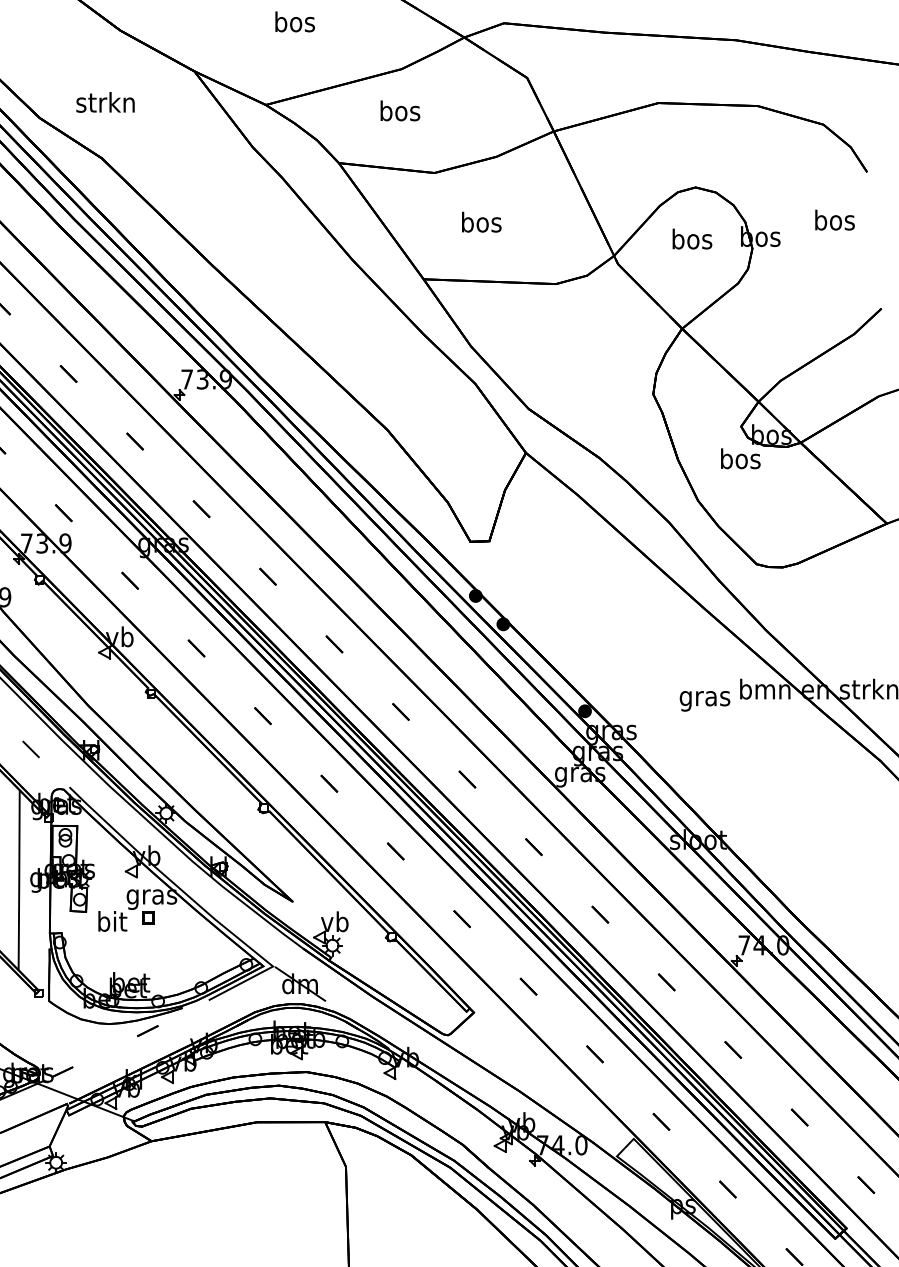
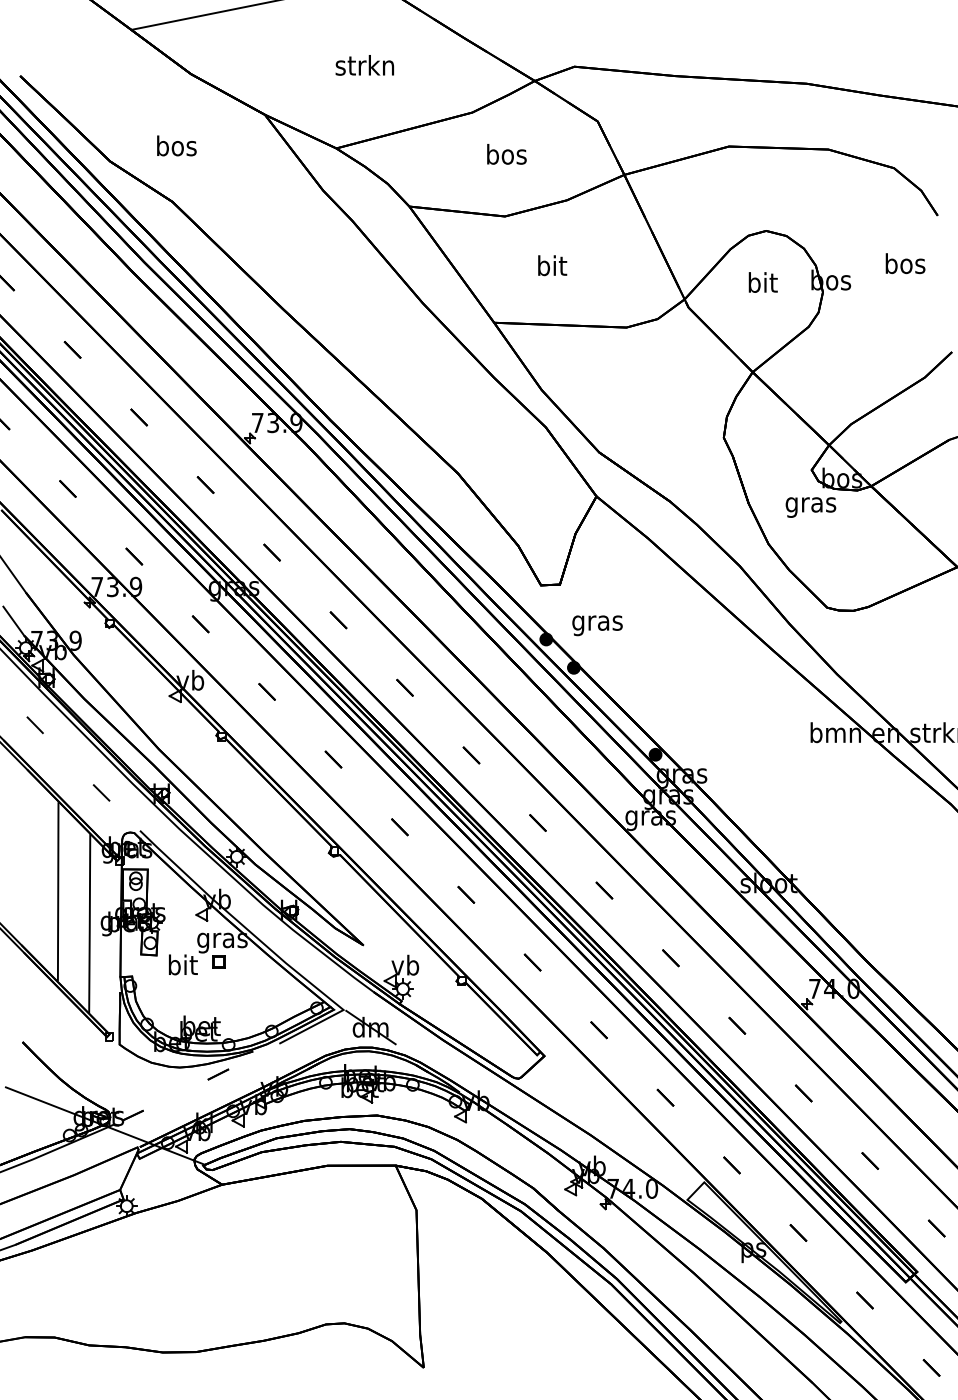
text: (293, 22) -> (364, 65), bos -> strkn
text: (104, 102) -> (175, 145), strkn -> bos
text: (399, 111) -> (506, 154), moved
text: (481, 222) -> (552, 265), bos -> bit
text: (691, 239) -> (762, 282), bos -> bit
text: (739, 461) -> (810, 504), bos -> gras
text: (704, 701) -> (597, 625), moved

